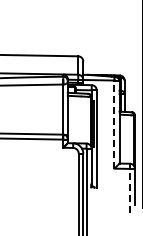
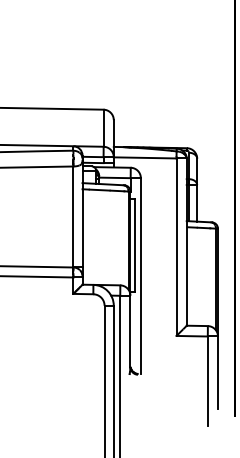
line: (114, 124) -> (176, 247), dashed -> solid
line: (129, 190) -> (206, 379), dashed -> solid

